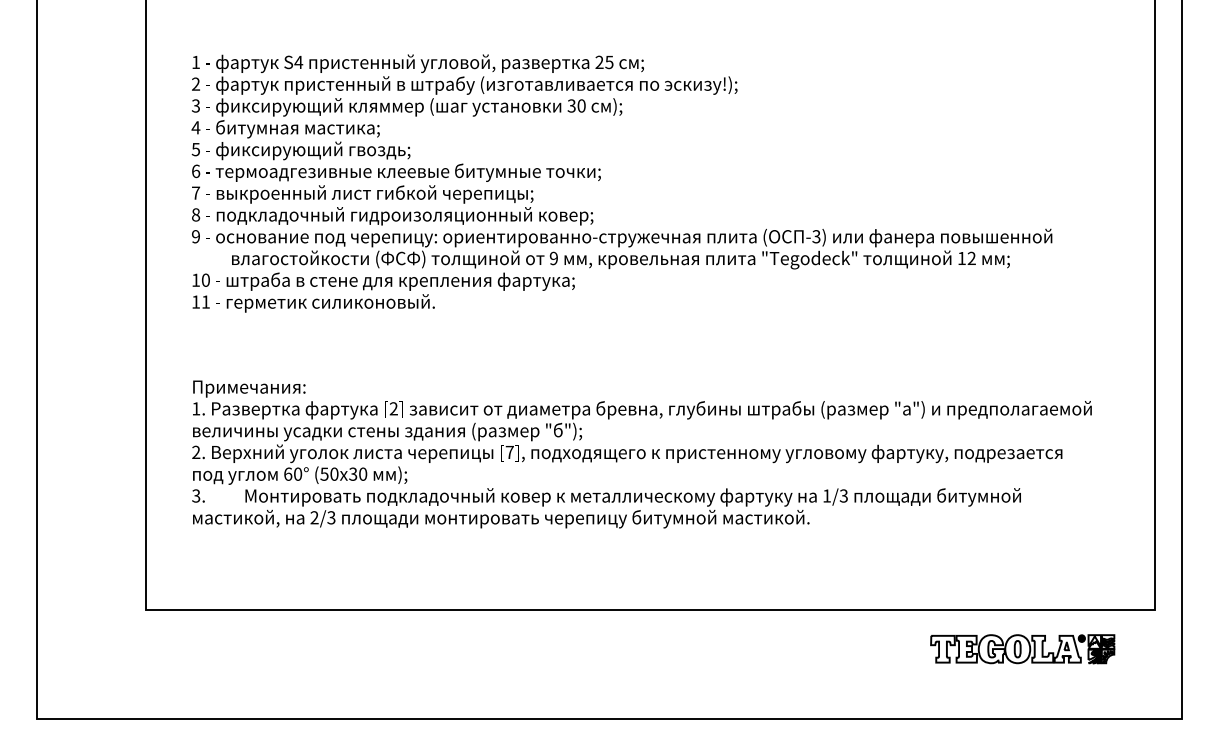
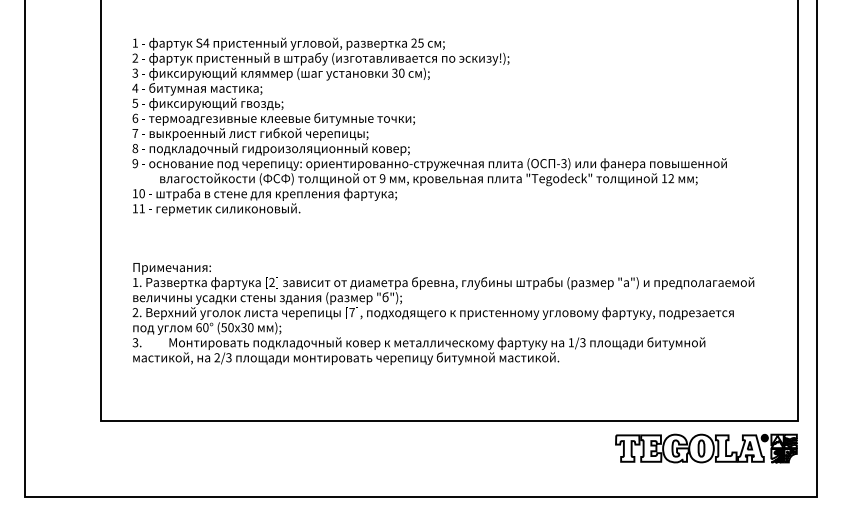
part: (1022, 649) -> (706, 448), size x1.43

